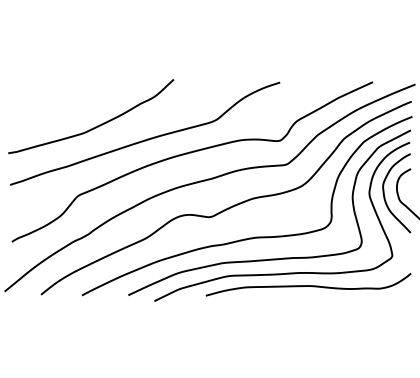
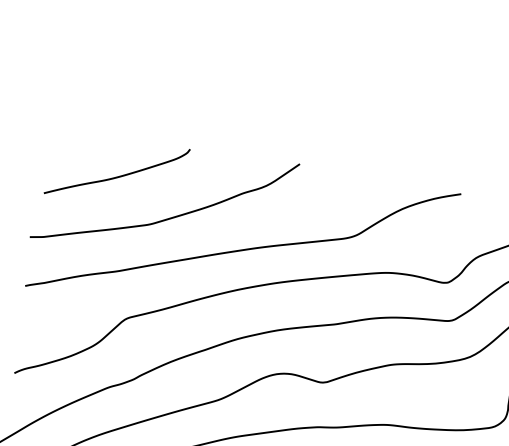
curve: (59, 104) -> (119, 174), added

